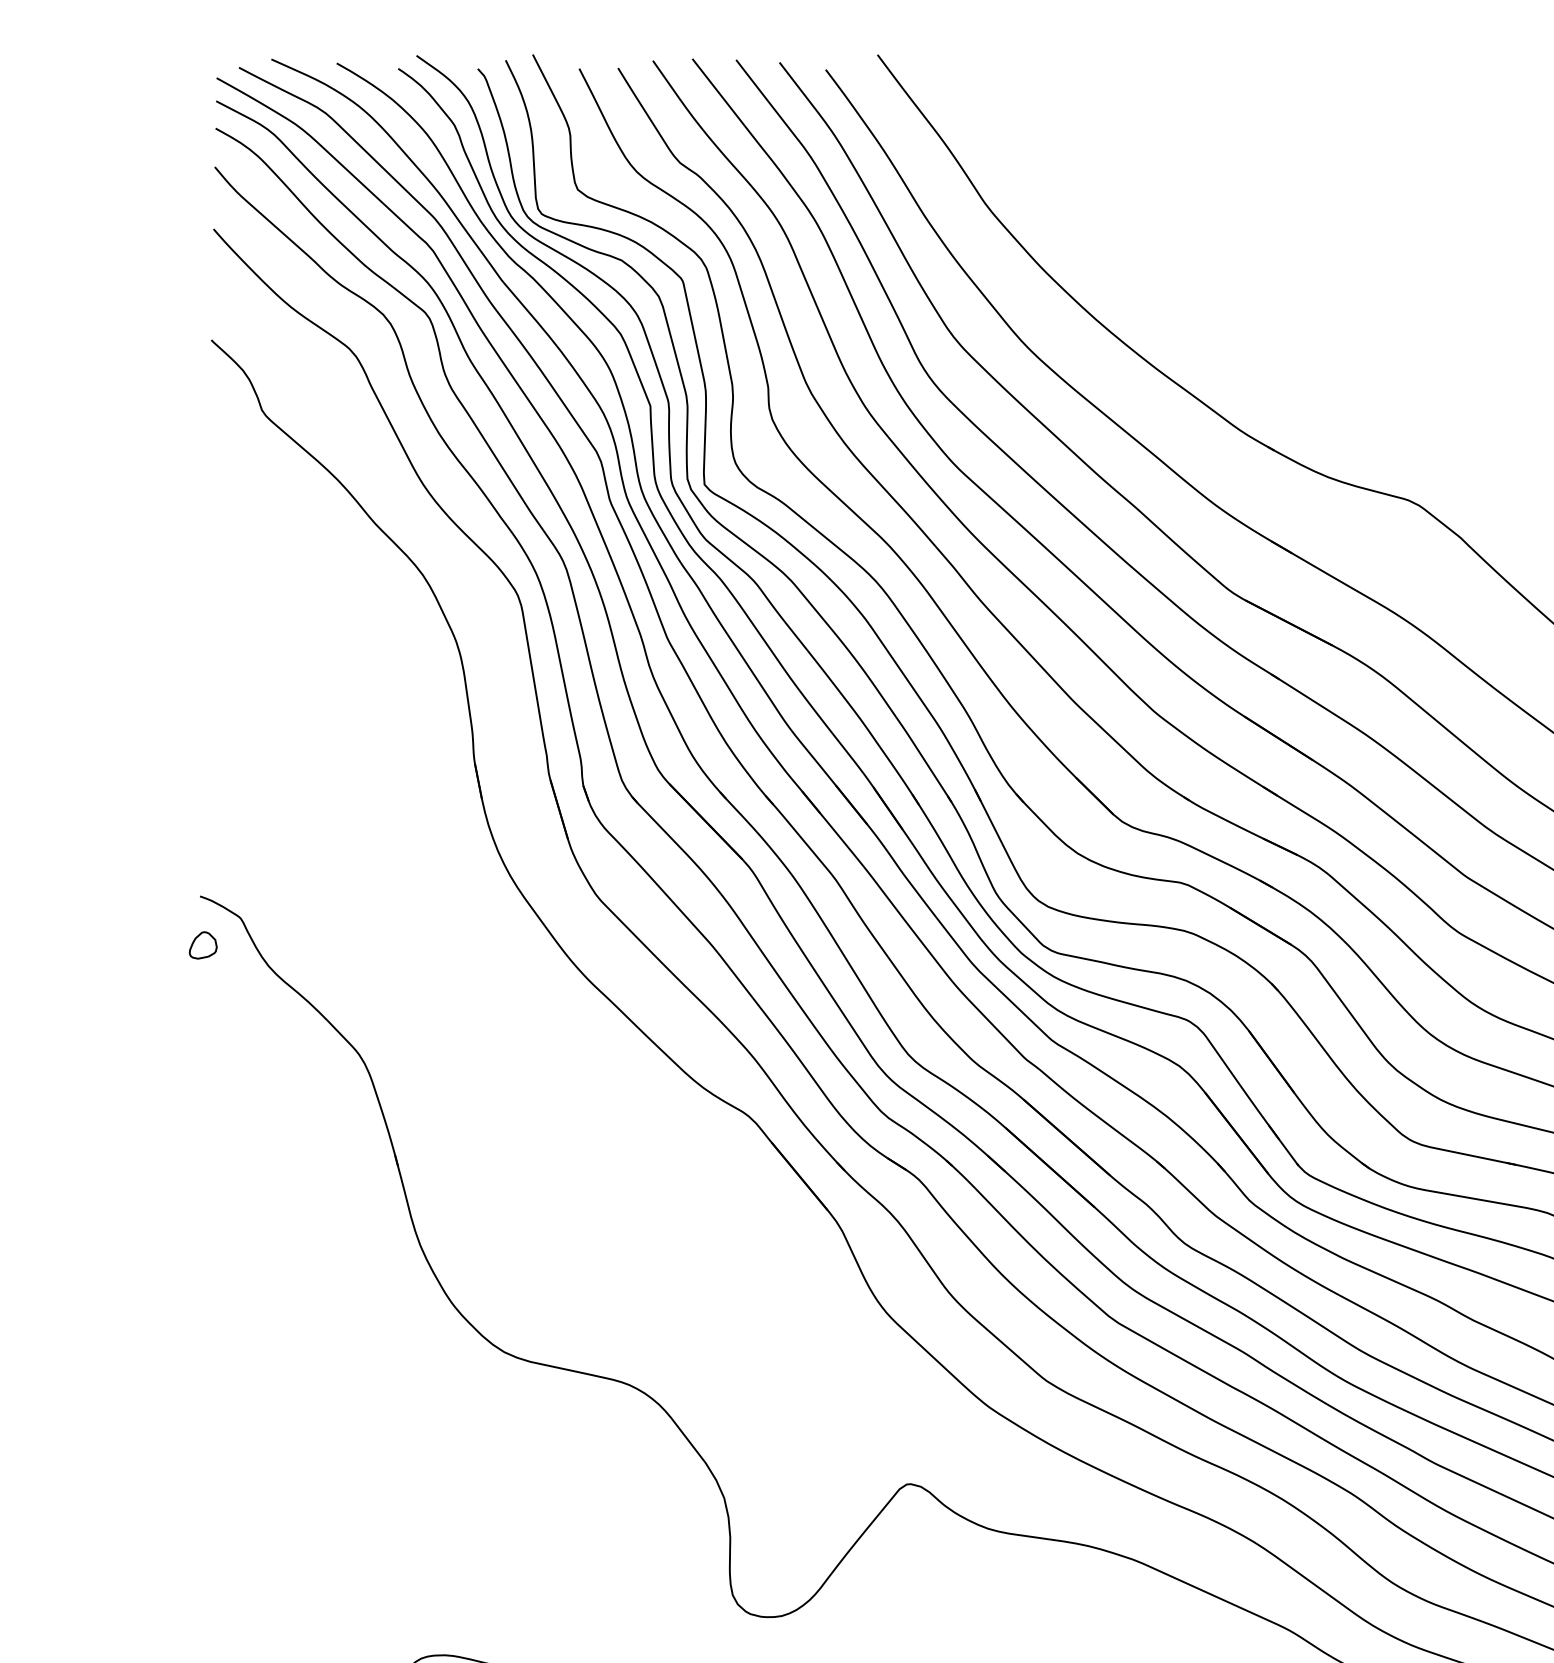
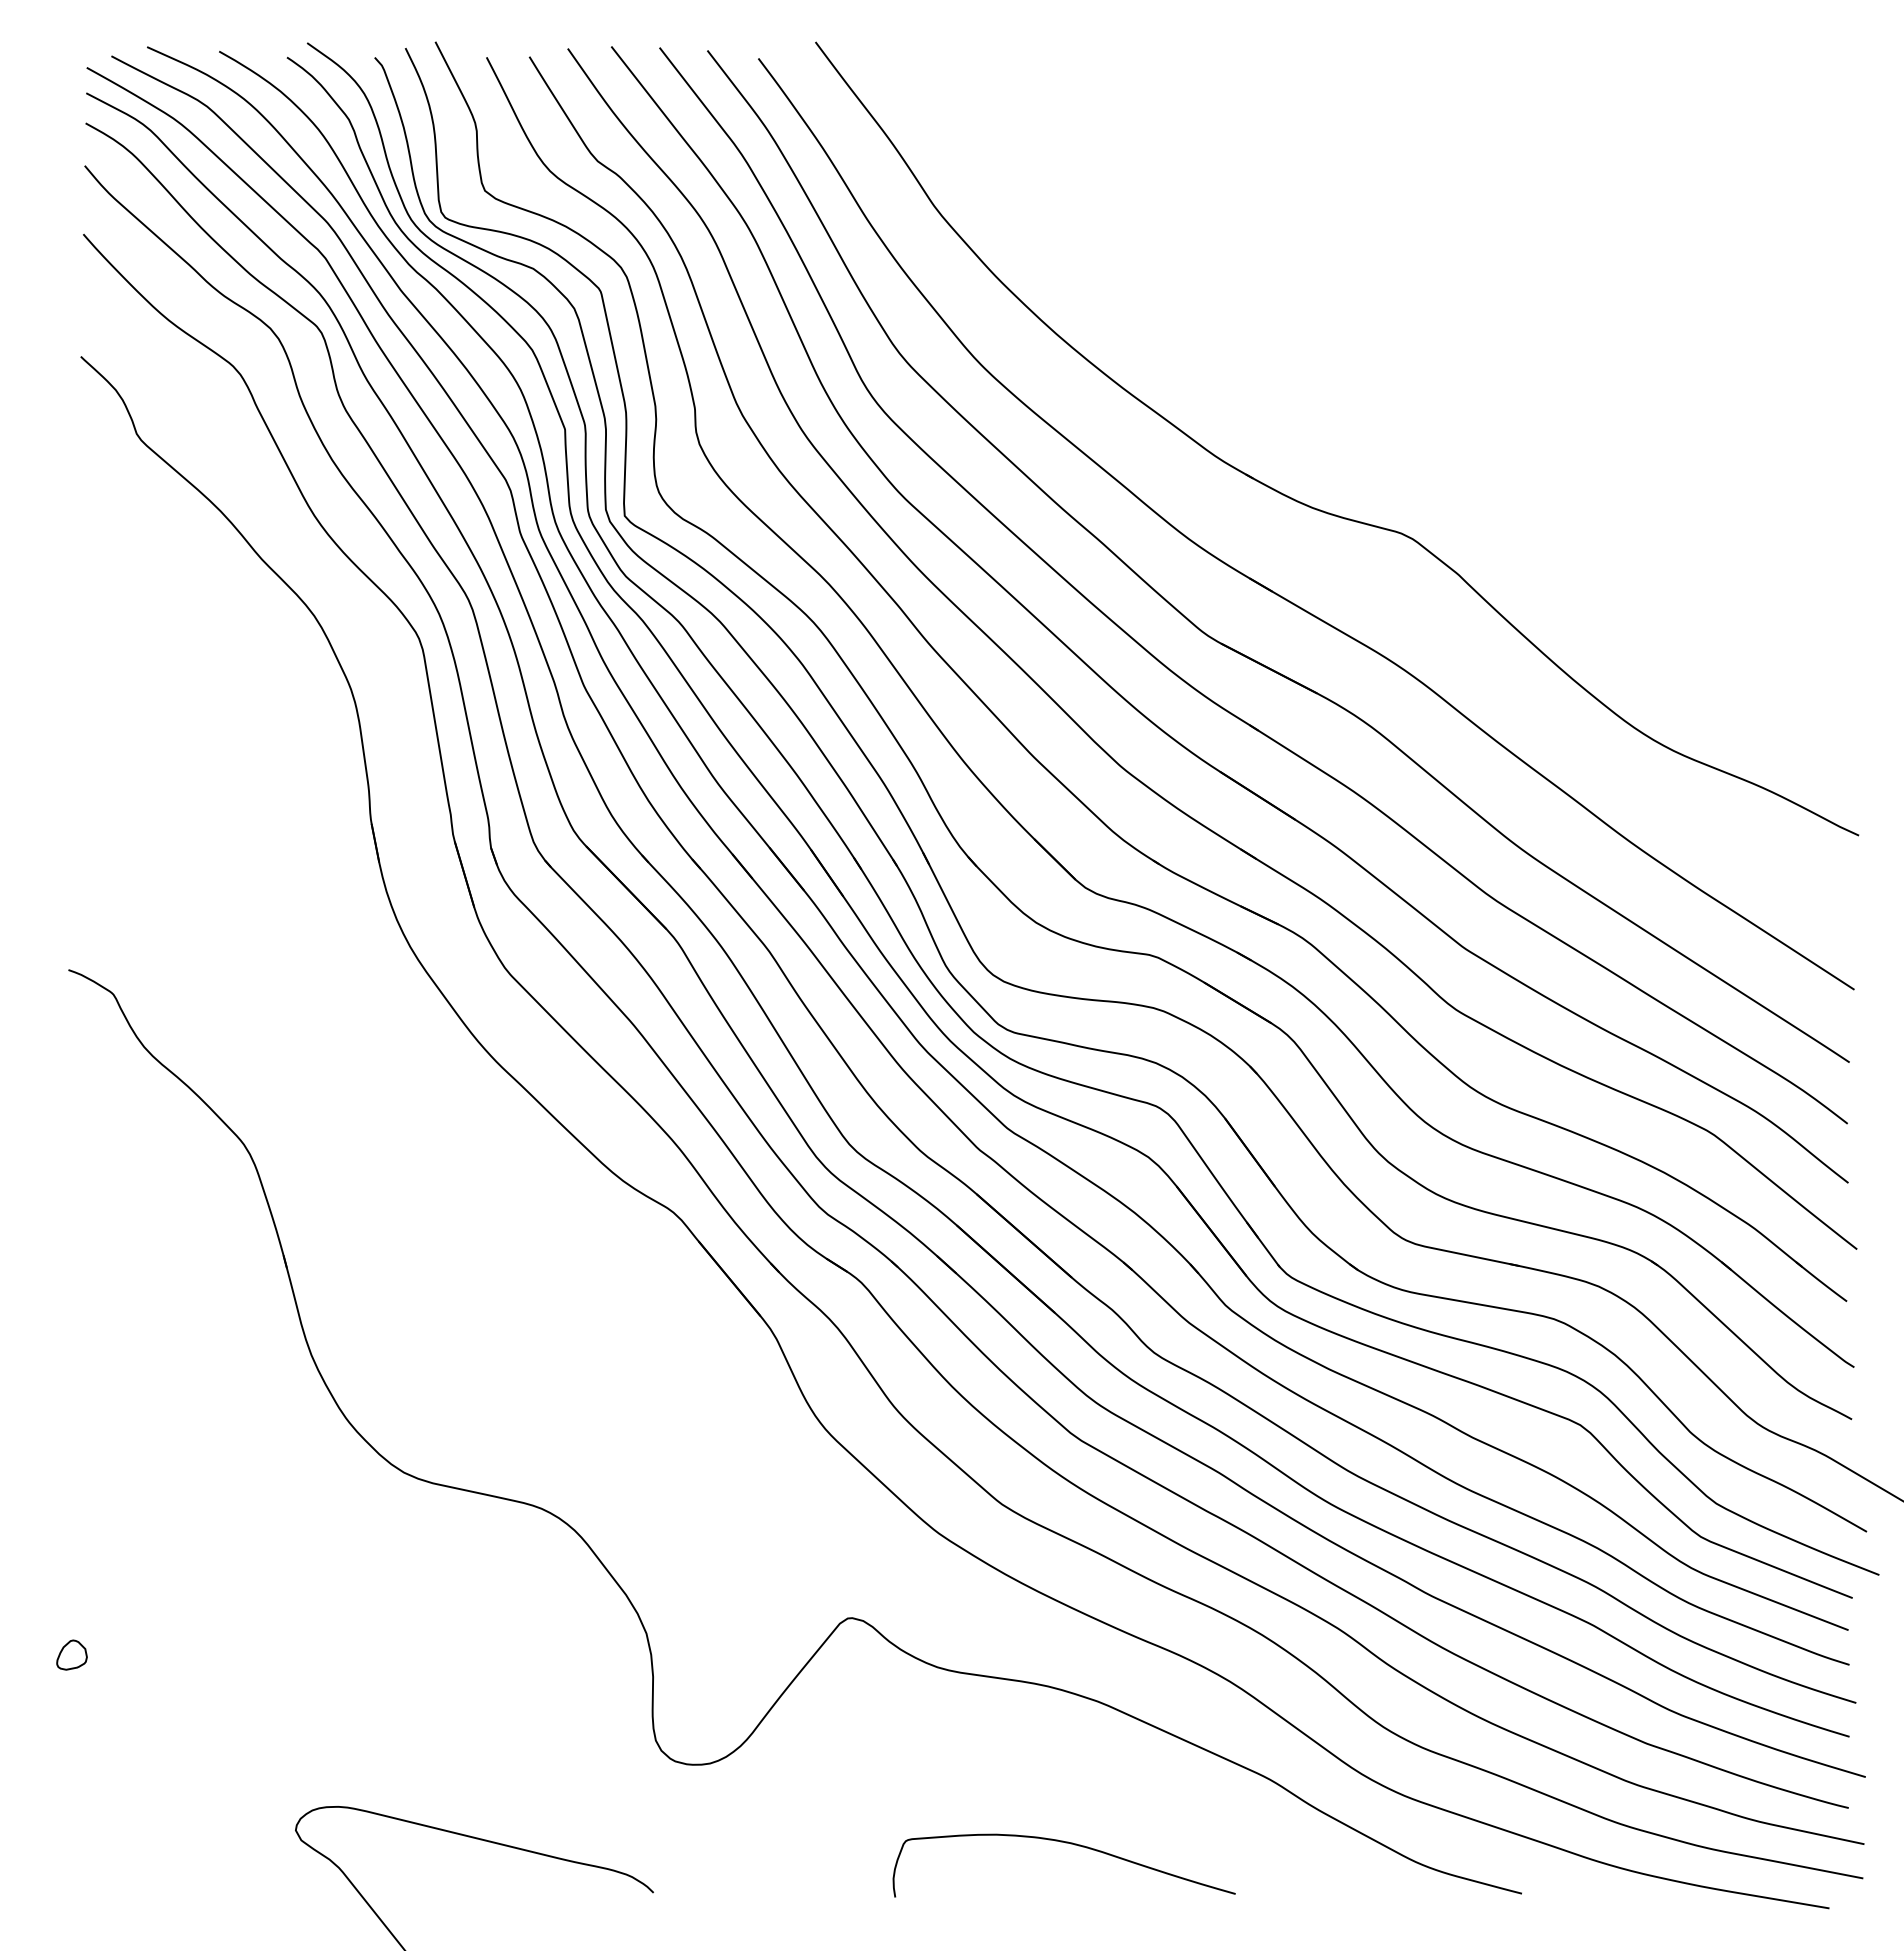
part: (202, 944) -> (71, 1654), moved

